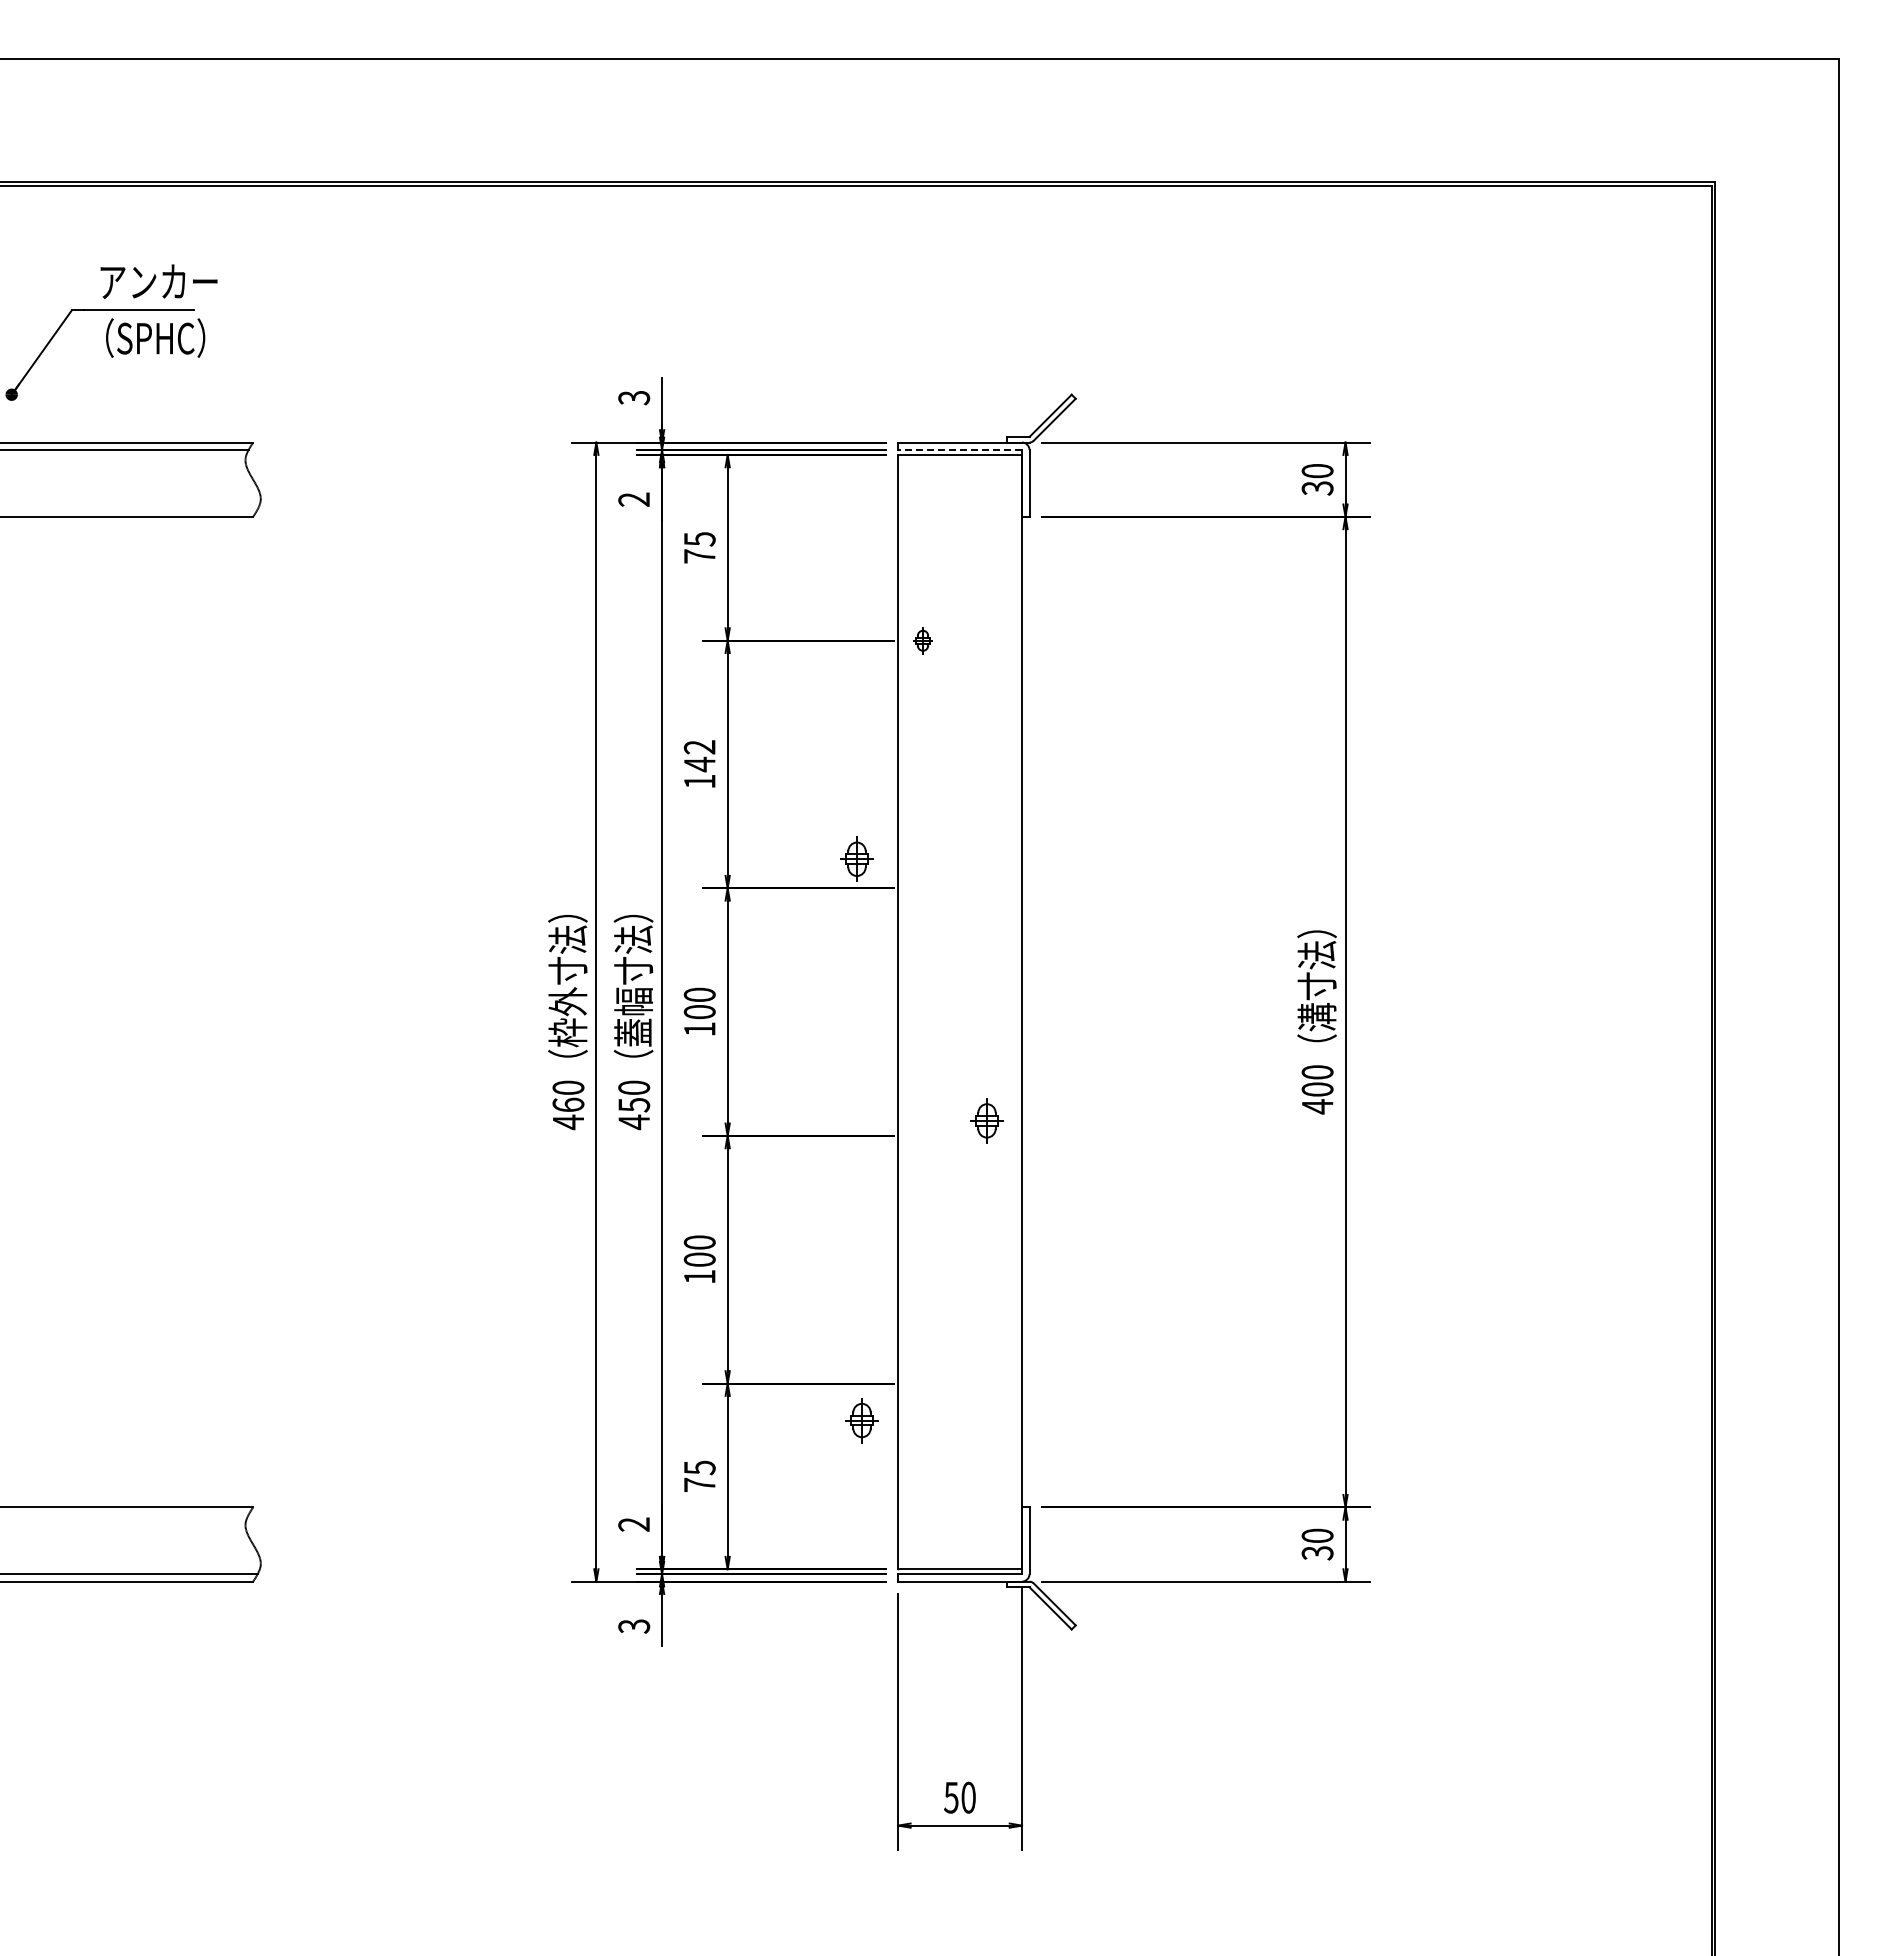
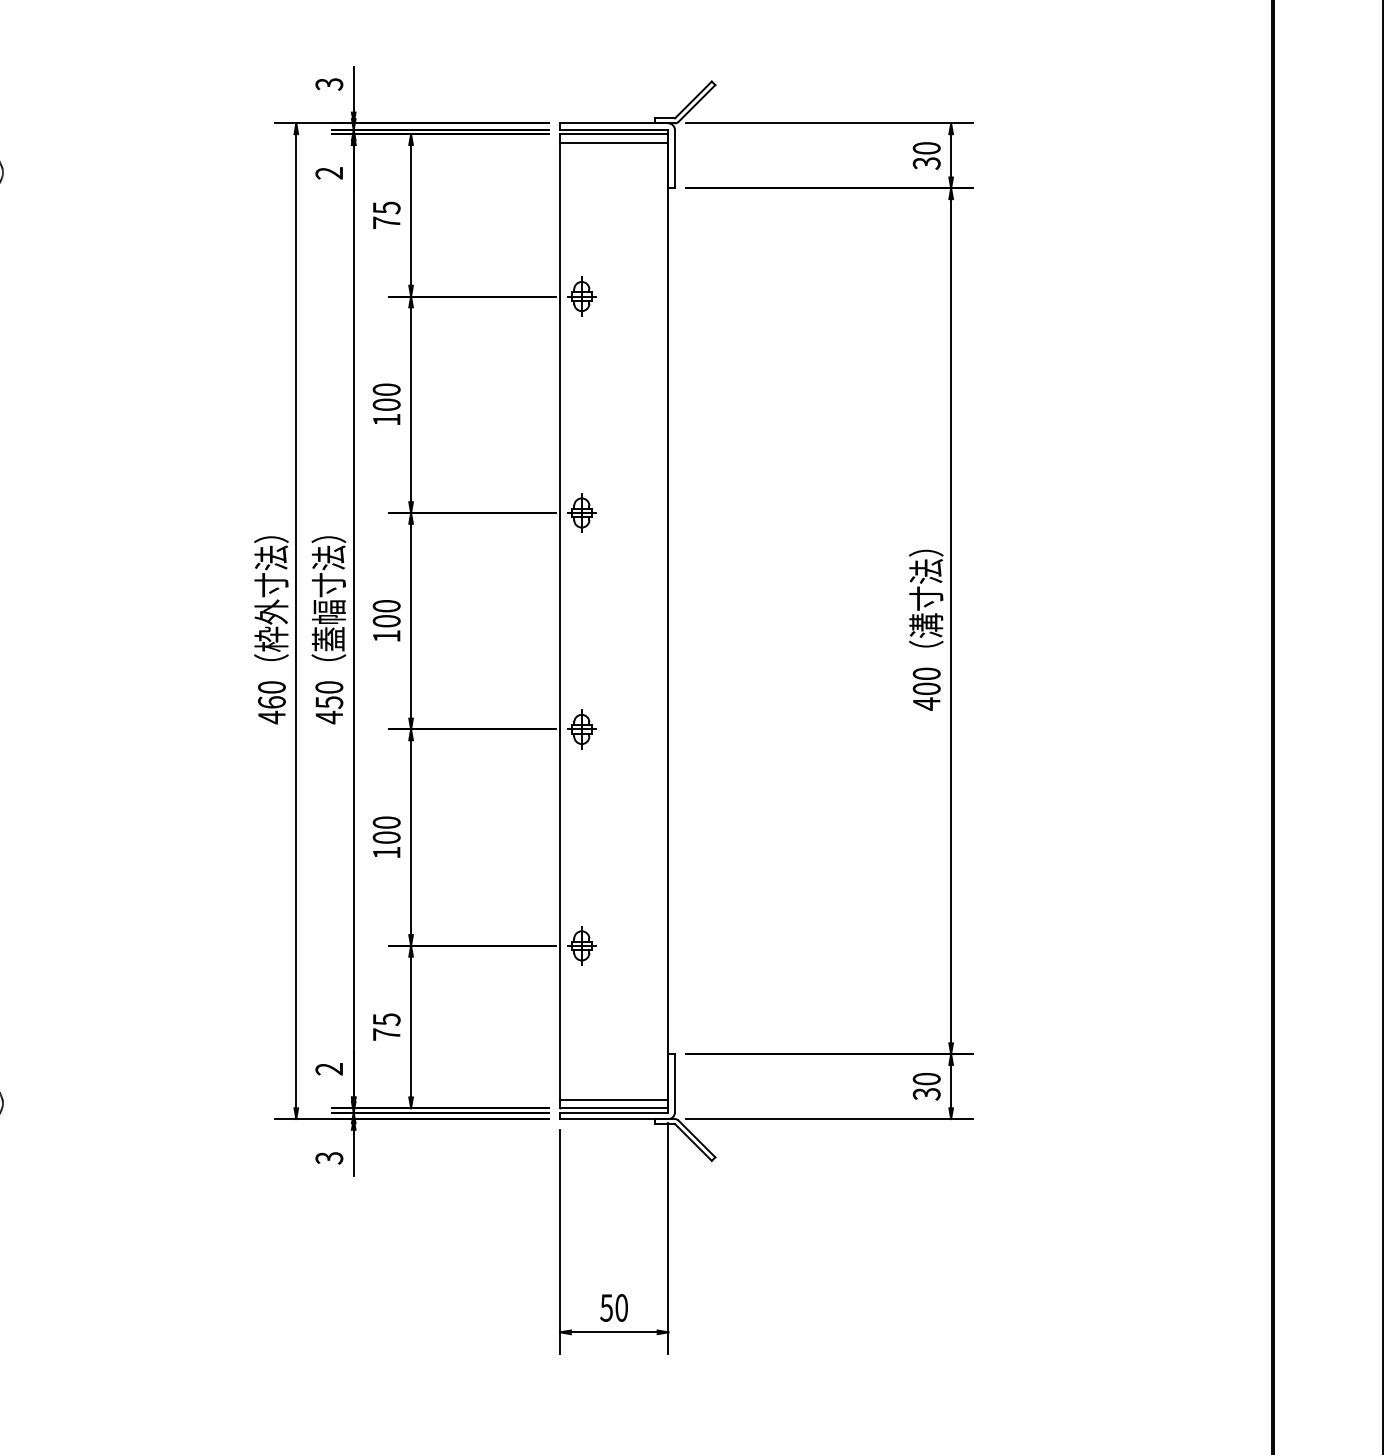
line: (960, 449) -> (614, 129), dashed -> solid
line: (960, 464) -> (614, 142), added
part: (922, 640) -> (581, 296), size x1.67
text: (699, 756) -> (386, 397), 142 -> 100
part: (856, 858) -> (581, 512), moved
part: (986, 1120) -> (581, 729), moved
part: (861, 1420) -> (581, 945), moved
line: (960, 1559) -> (614, 1099), added

